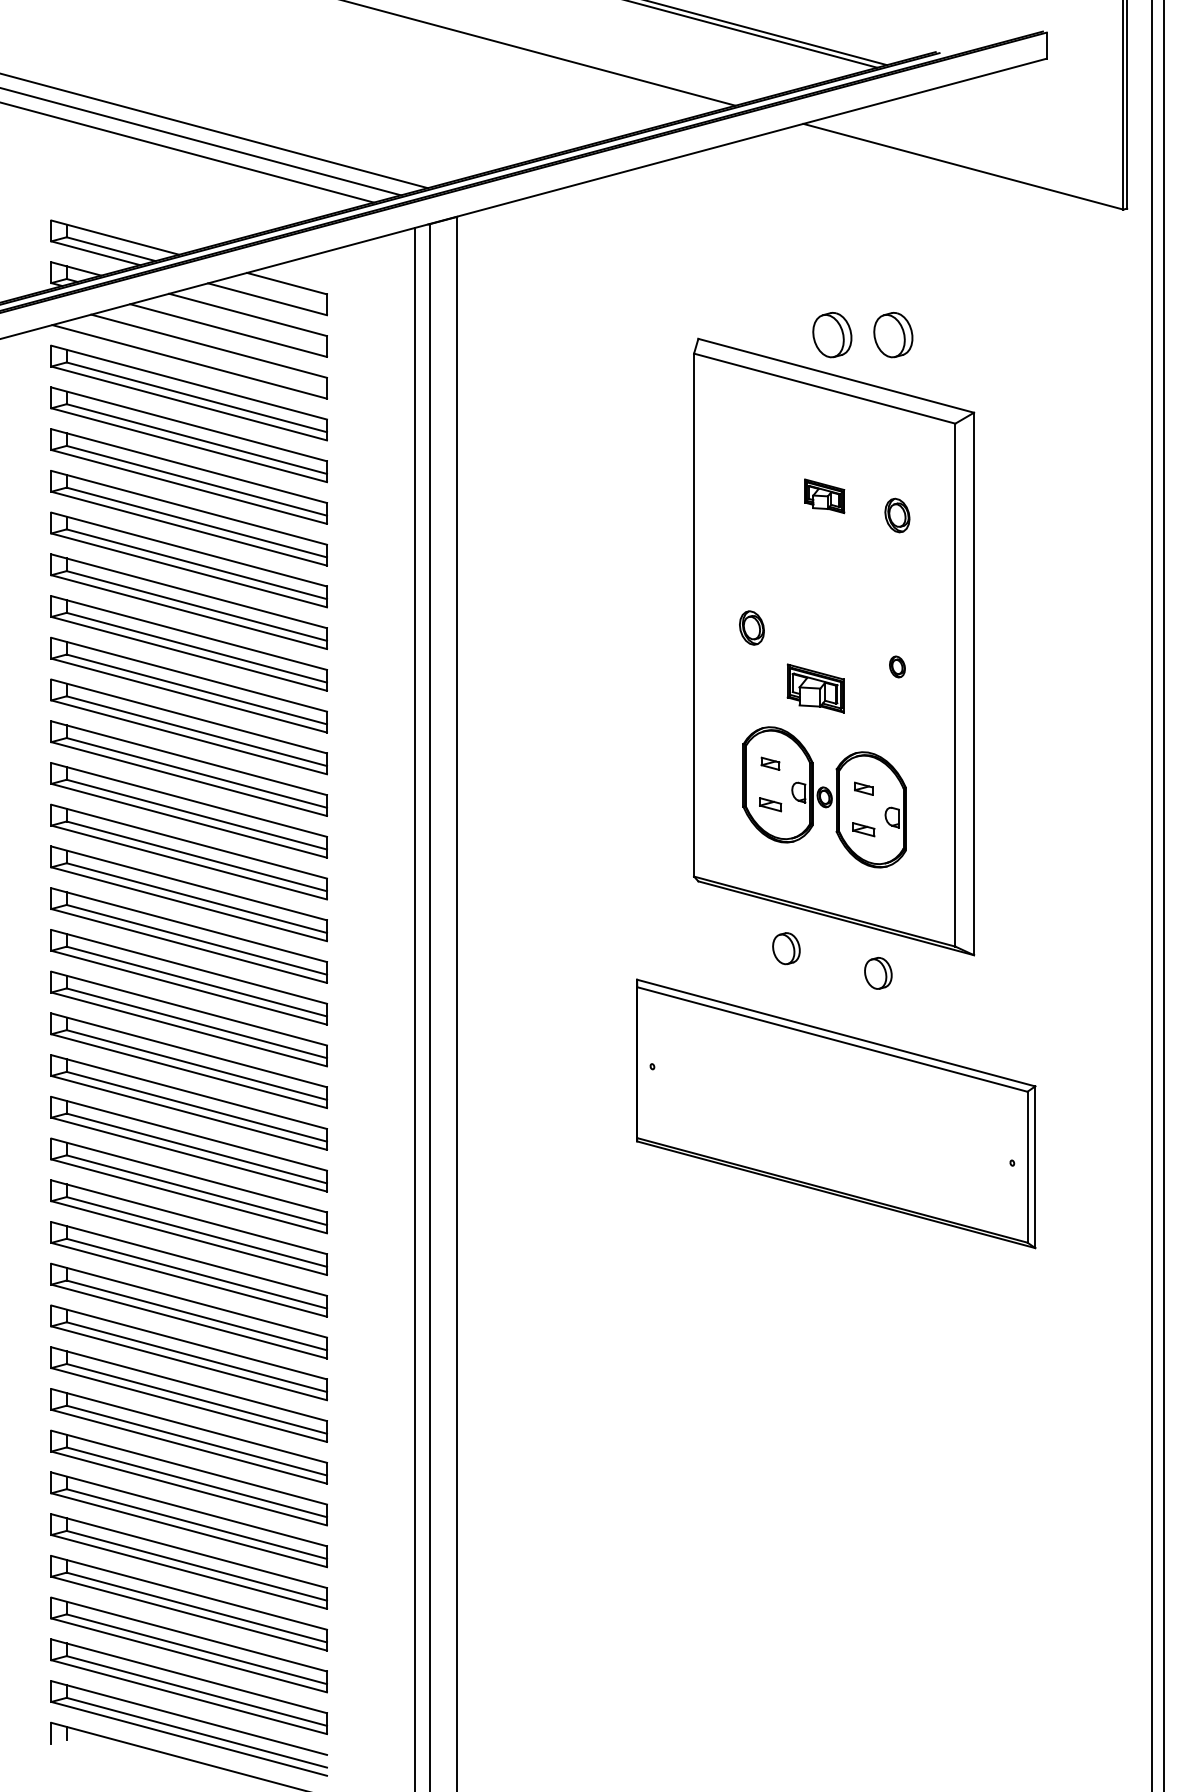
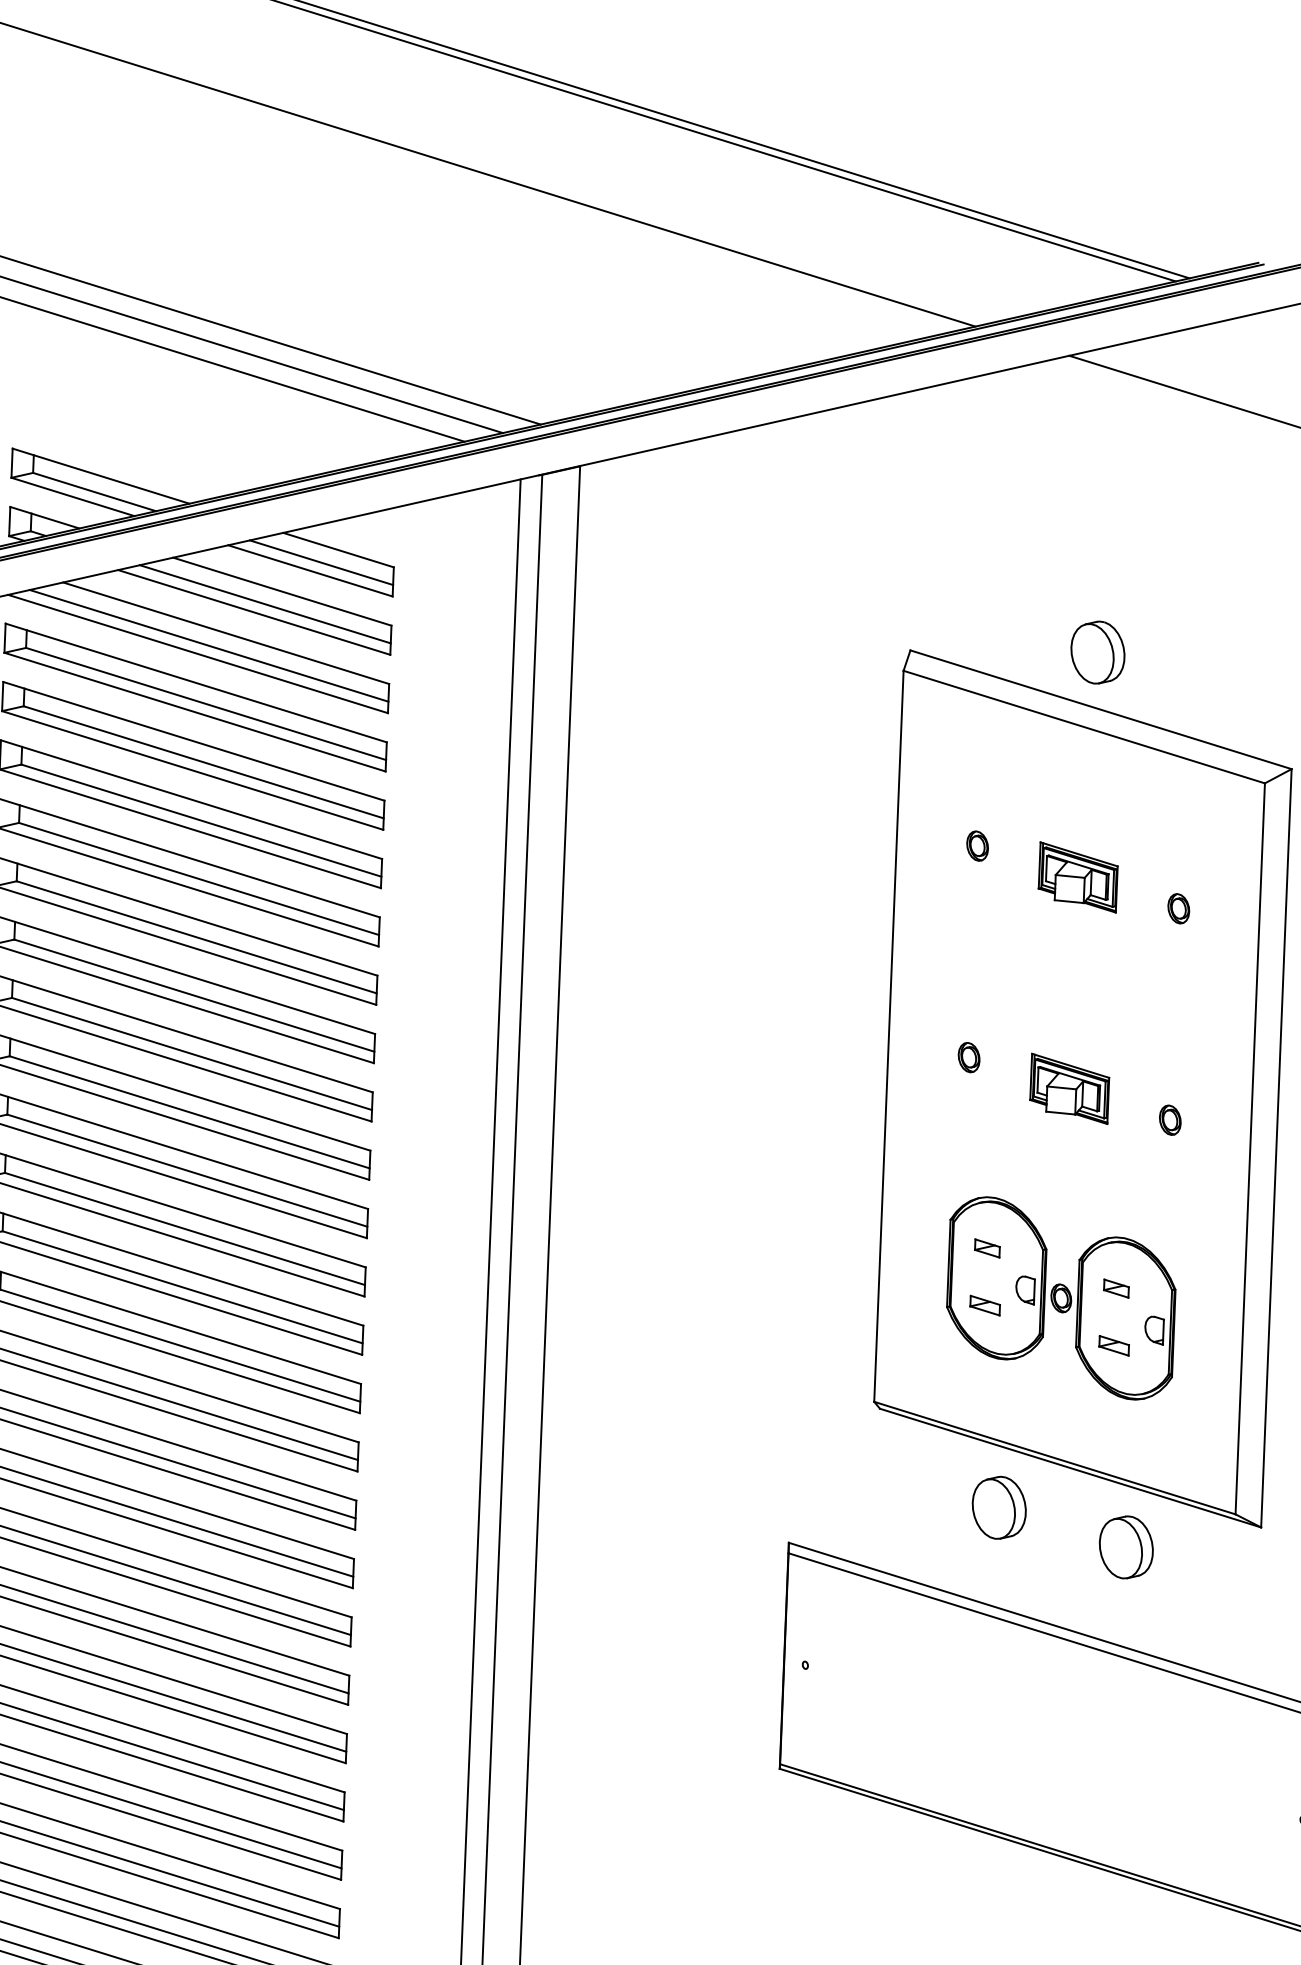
line: (275, 293) -> (321, 563), added
line: (236, 324) -> (265, 604), added
part: (893, 335) -> (1183, 656), removed
line: (197, 355) -> (209, 645), added
part: (751, 476) -> (976, 845), added
part: (824, 496) -> (1077, 877), size x1.43
part: (897, 515) -> (1178, 908), size x0.62
part: (751, 627) -> (968, 1056), size x0.62
part: (815, 688) -> (1069, 1088), moved
part: (786, 948) -> (999, 1507), size x1.43
part: (878, 973) -> (1126, 1547), size x1.43

